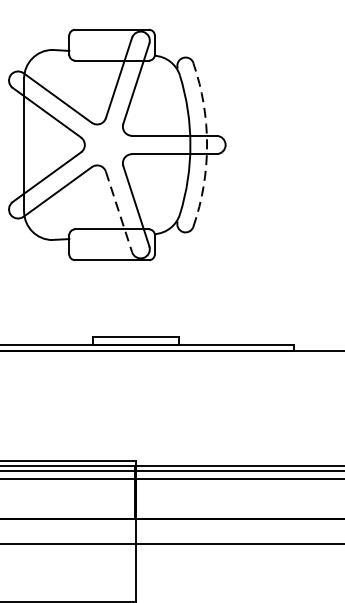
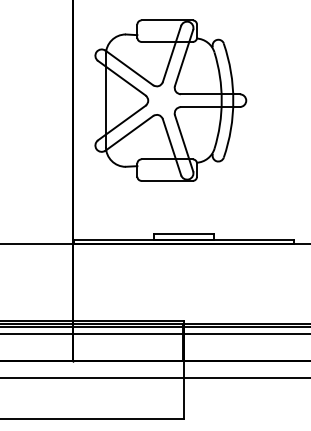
arc: (207, 144) -> (233, 100), dashed -> solid
line: (119, 212) -> (172, 147), dashed -> solid

